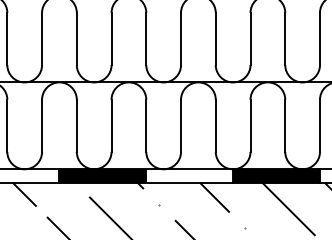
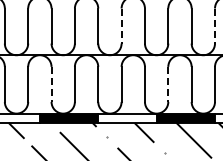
line: (180, 39) -> (121, 26), solid -> dashed
line: (320, 39) -> (215, 26), solid -> dashed
line: (76, 125) -> (51, 84), solid -> dashed
line: (250, 125) -> (168, 84), solid -> dashed

